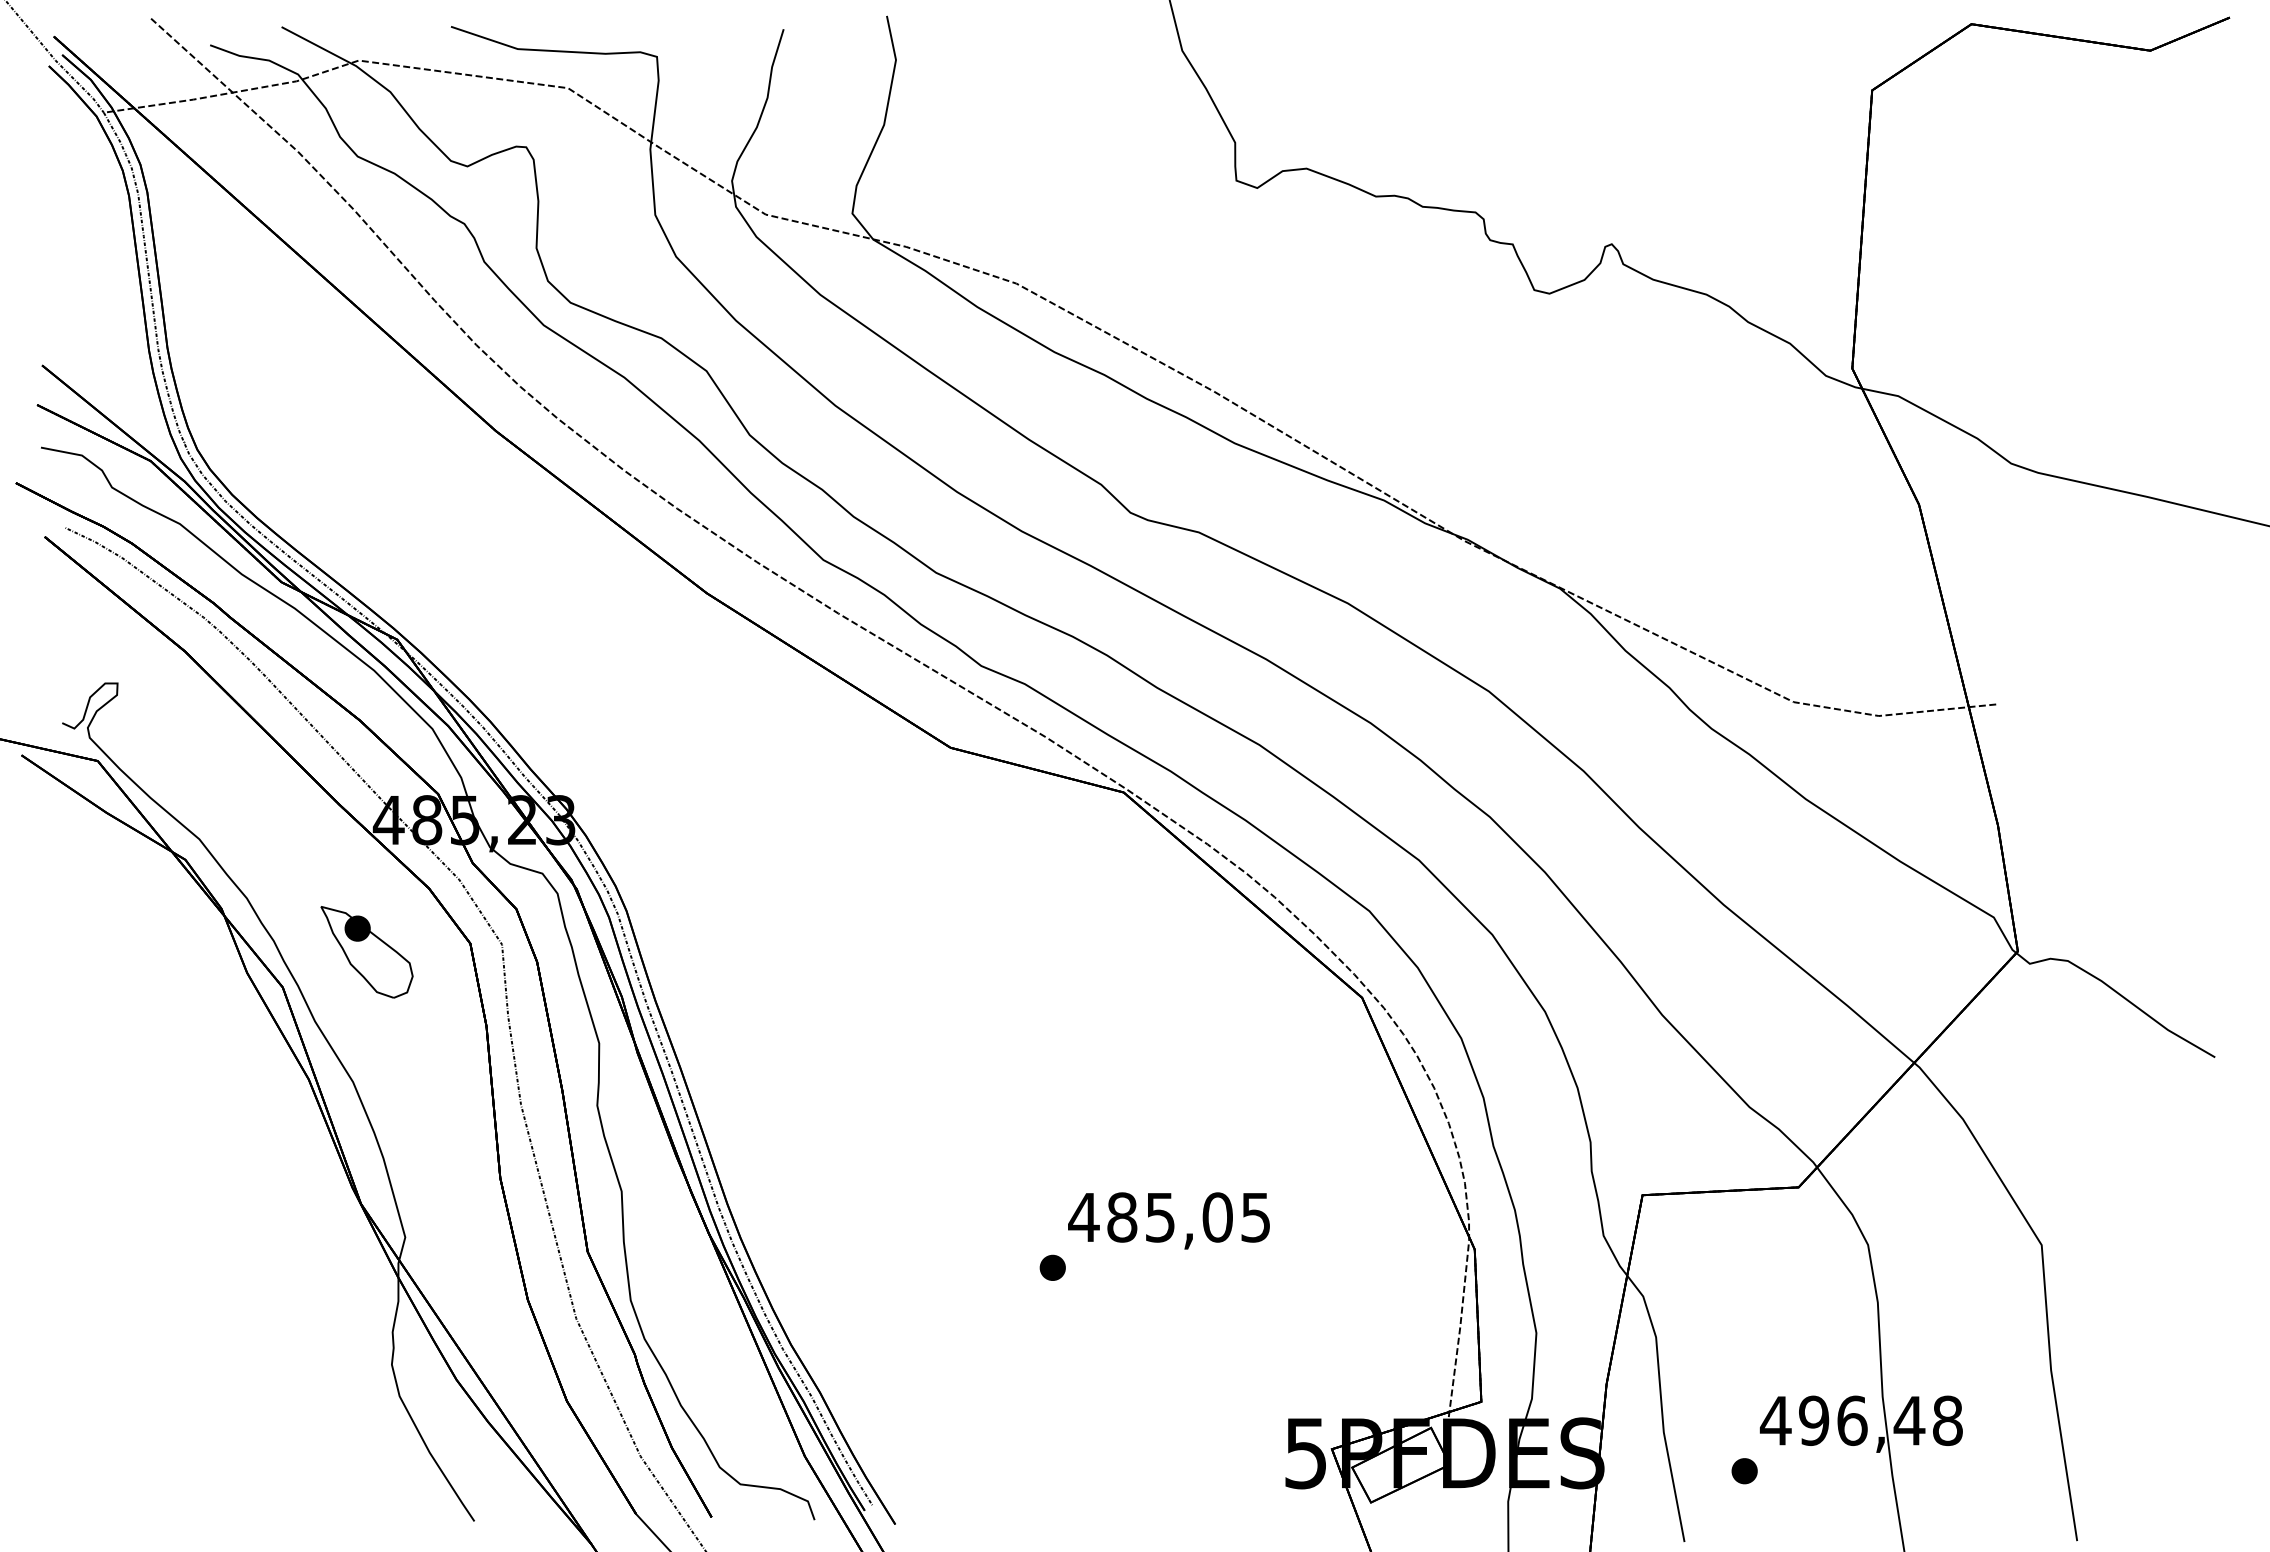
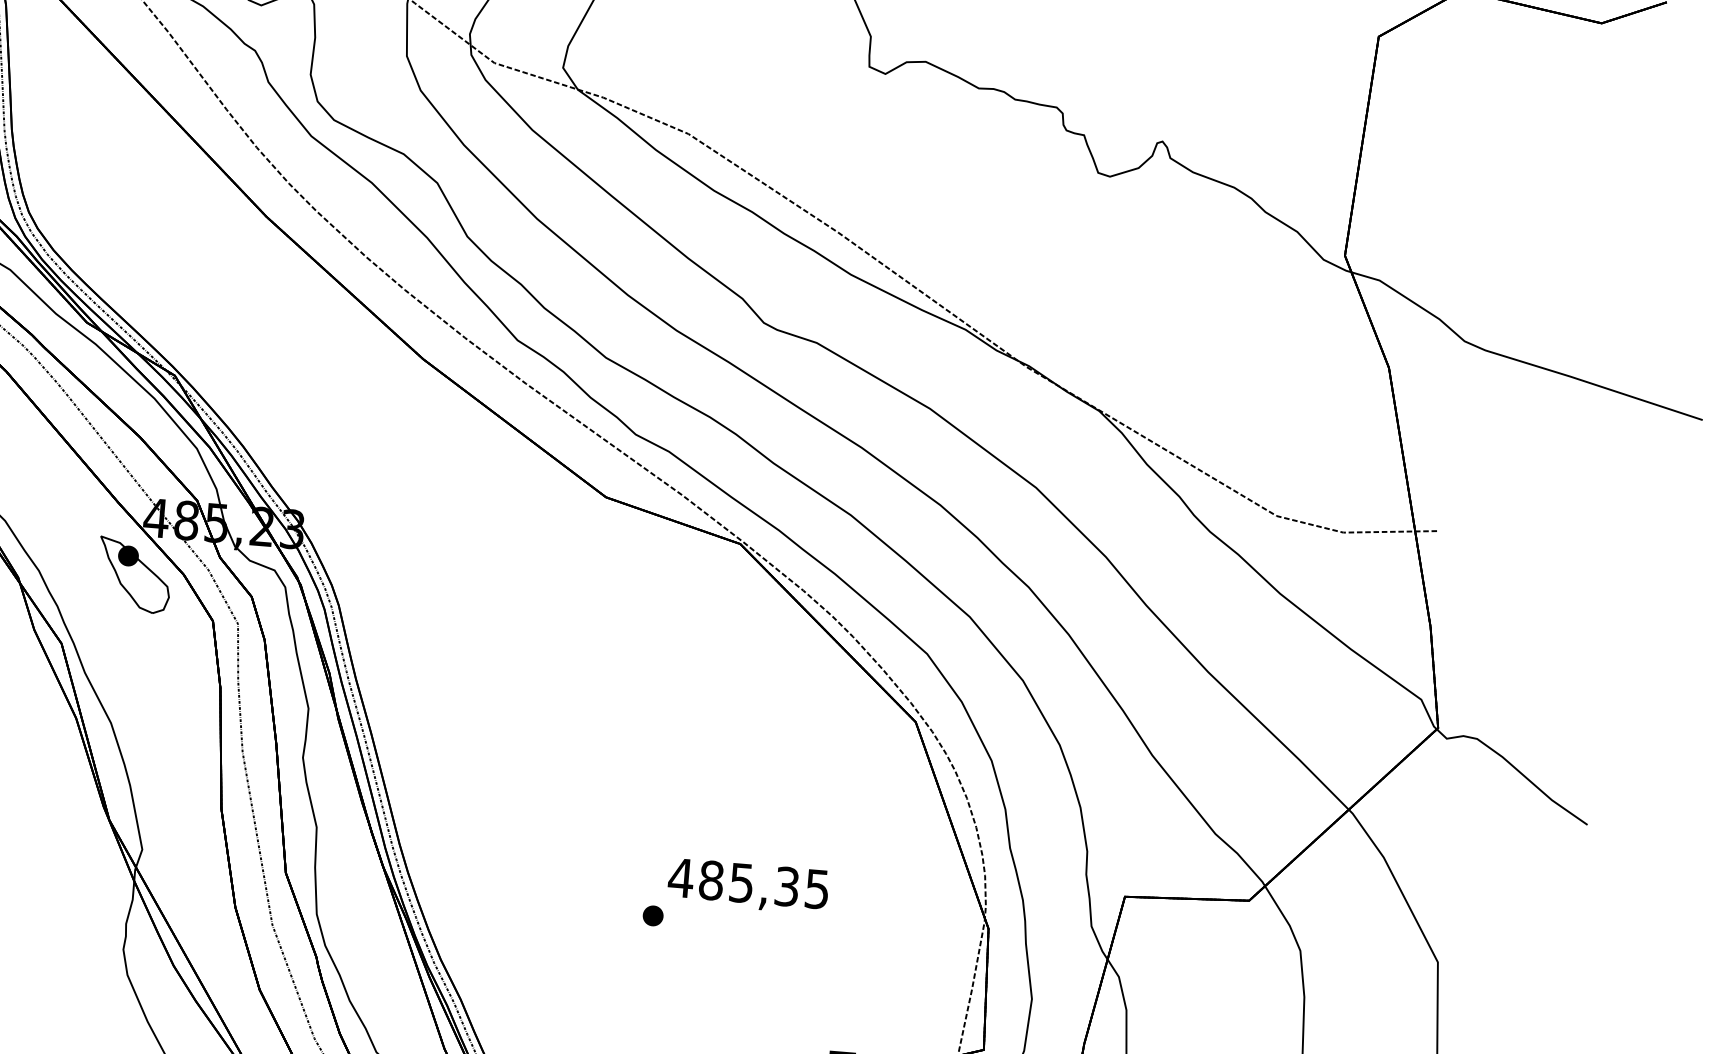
part: (366, 952) -> (133, 575), moved
text: (1217, 1217) -> (786, 886), 485,05 -> 485,35

